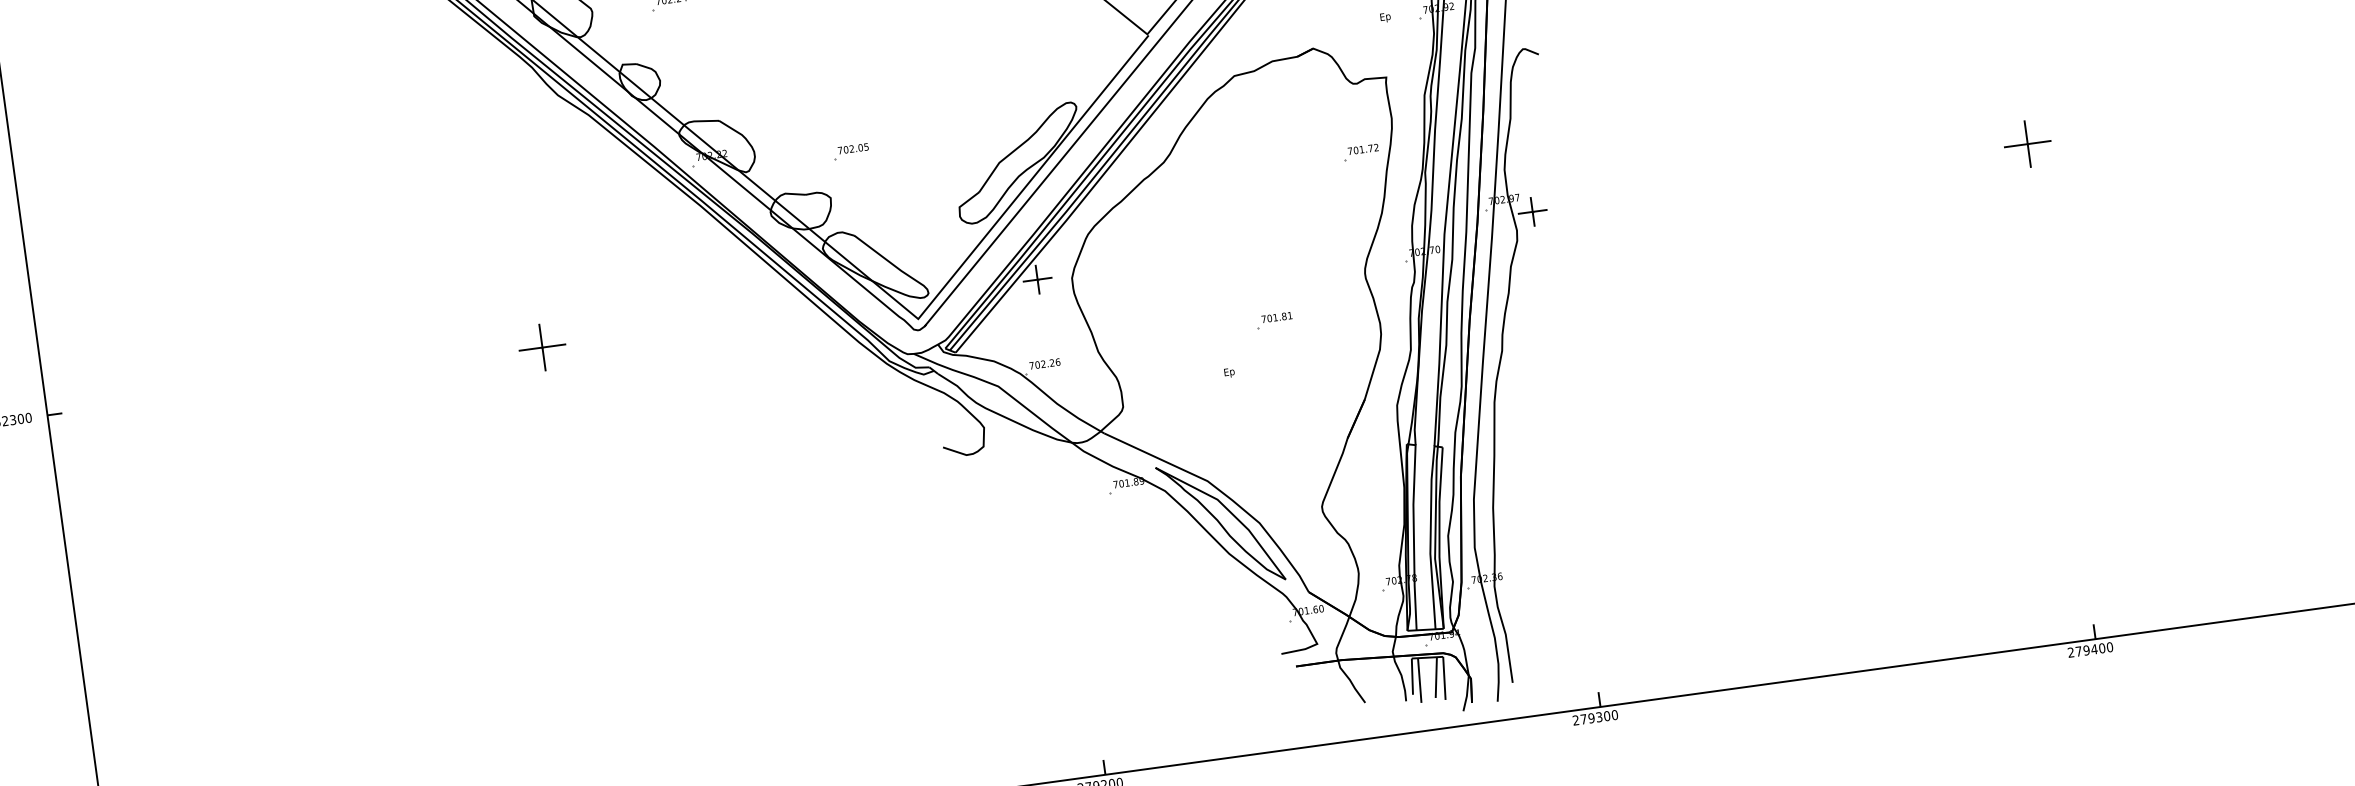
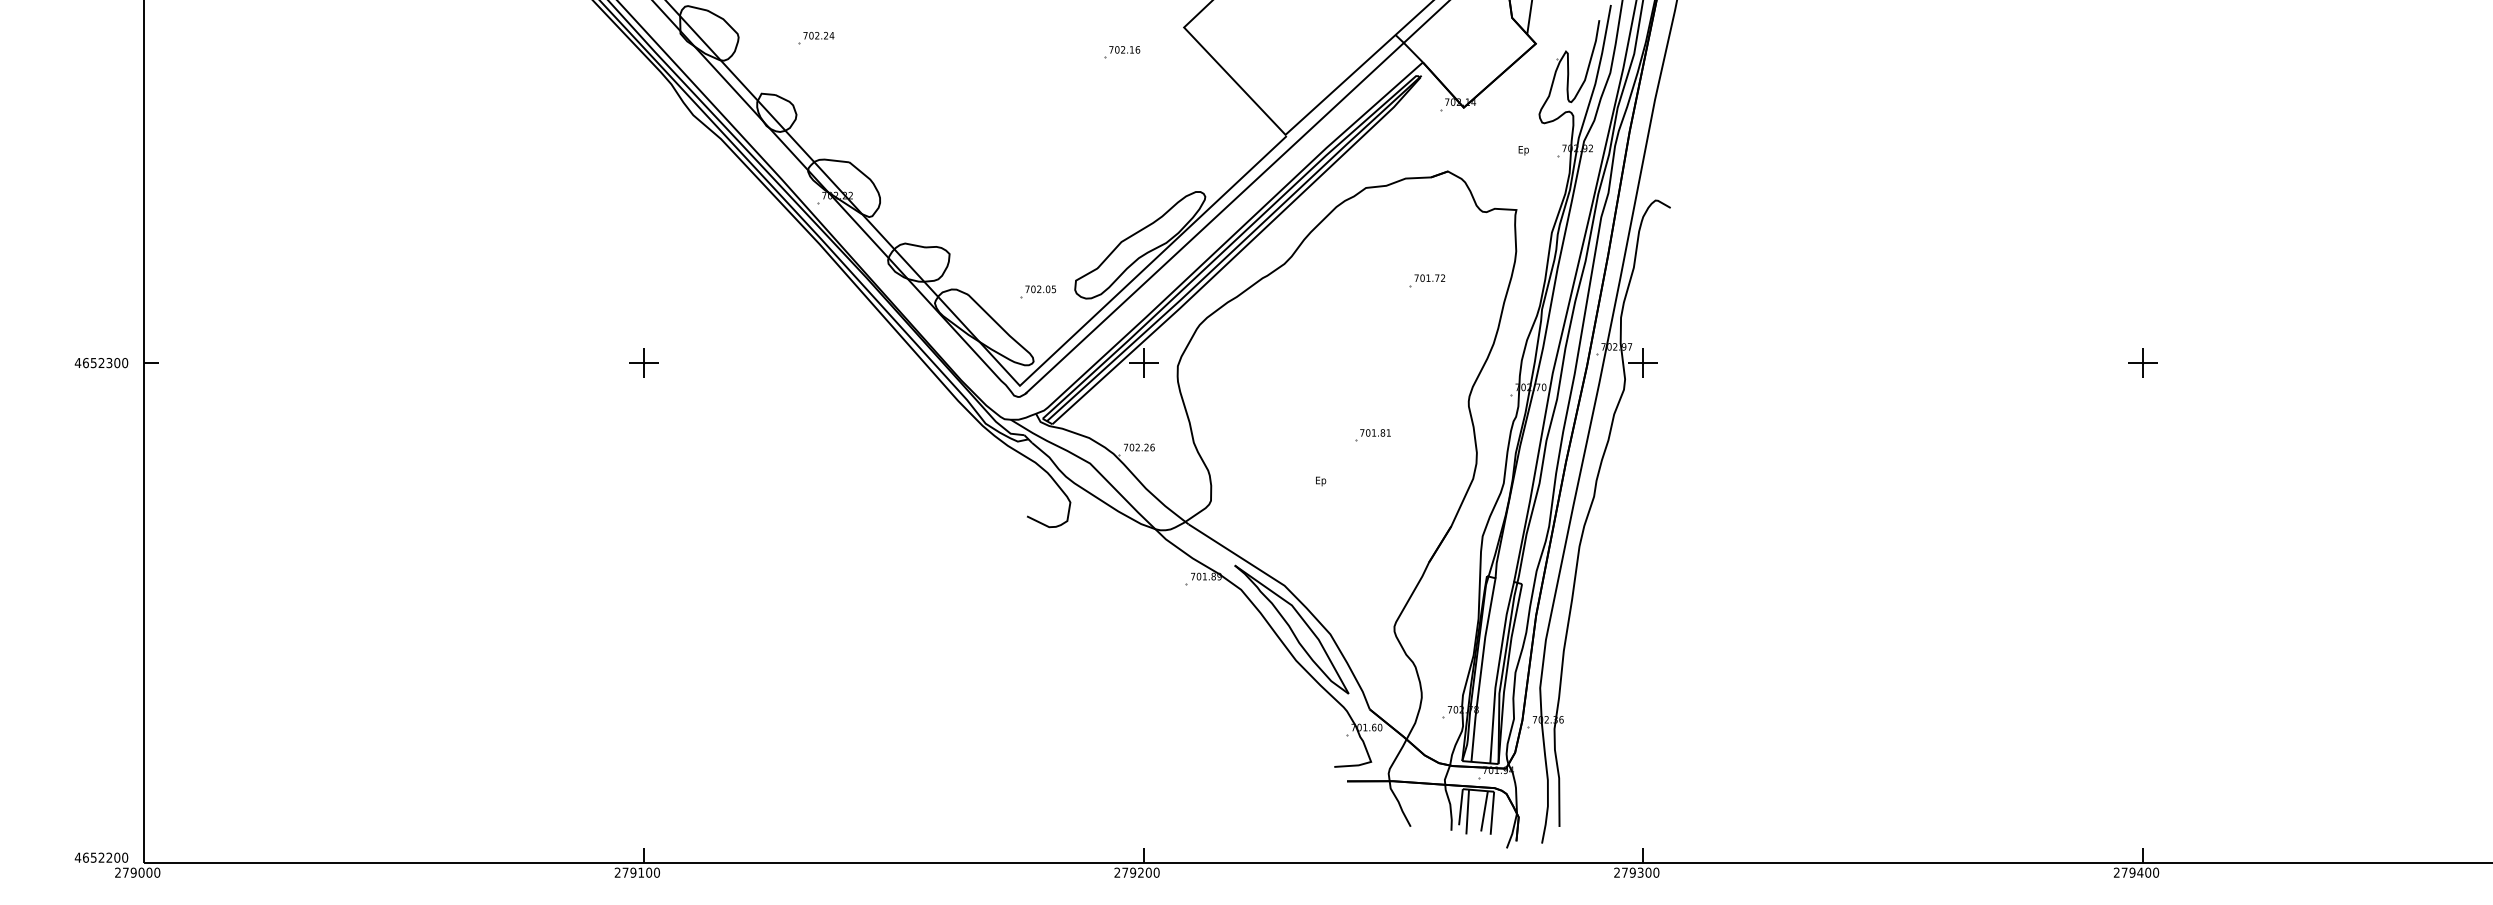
part: (2027, 143) -> (2142, 362), size x0.62
part: (850, 151) -> (1037, 291), moved
part: (1361, 152) -> (1427, 280), moved
part: (542, 347) -> (643, 362), size x0.62

